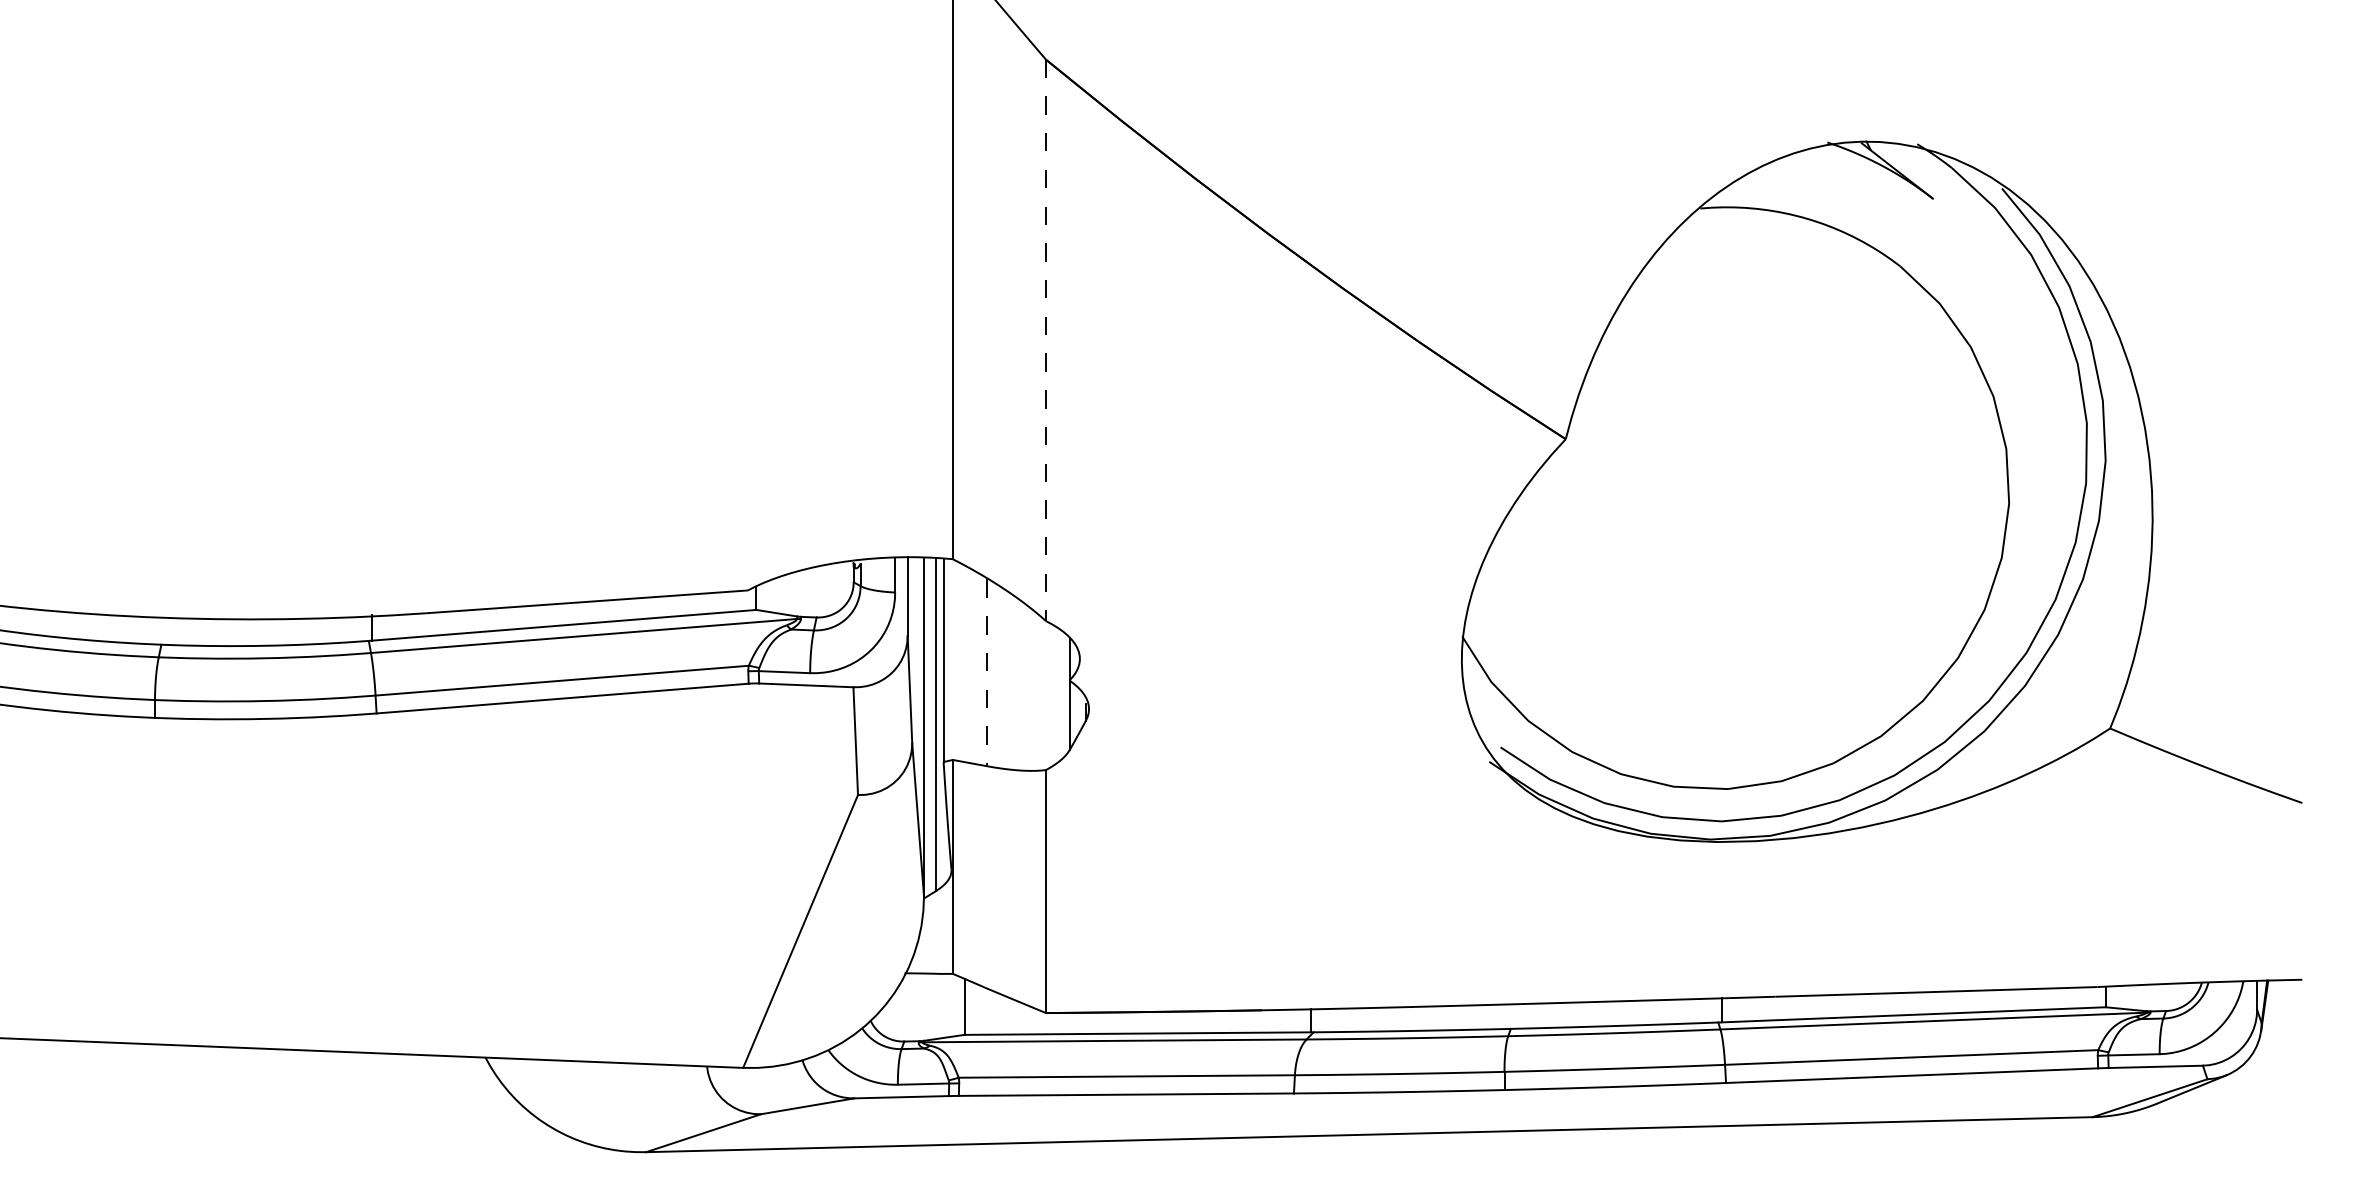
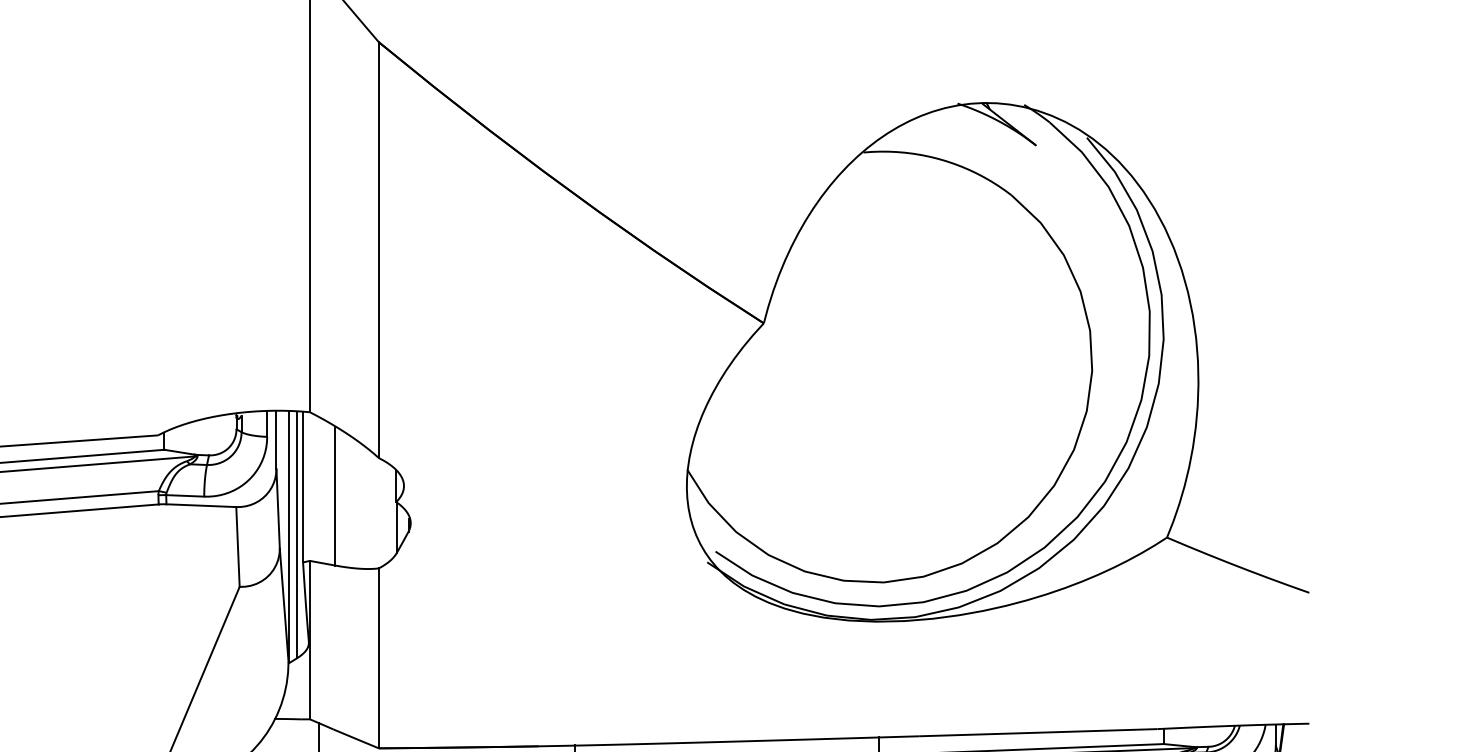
line: (1045, 340) -> (378, 250), dashed -> solid
line: (987, 673) -> (335, 496), dashed -> solid

